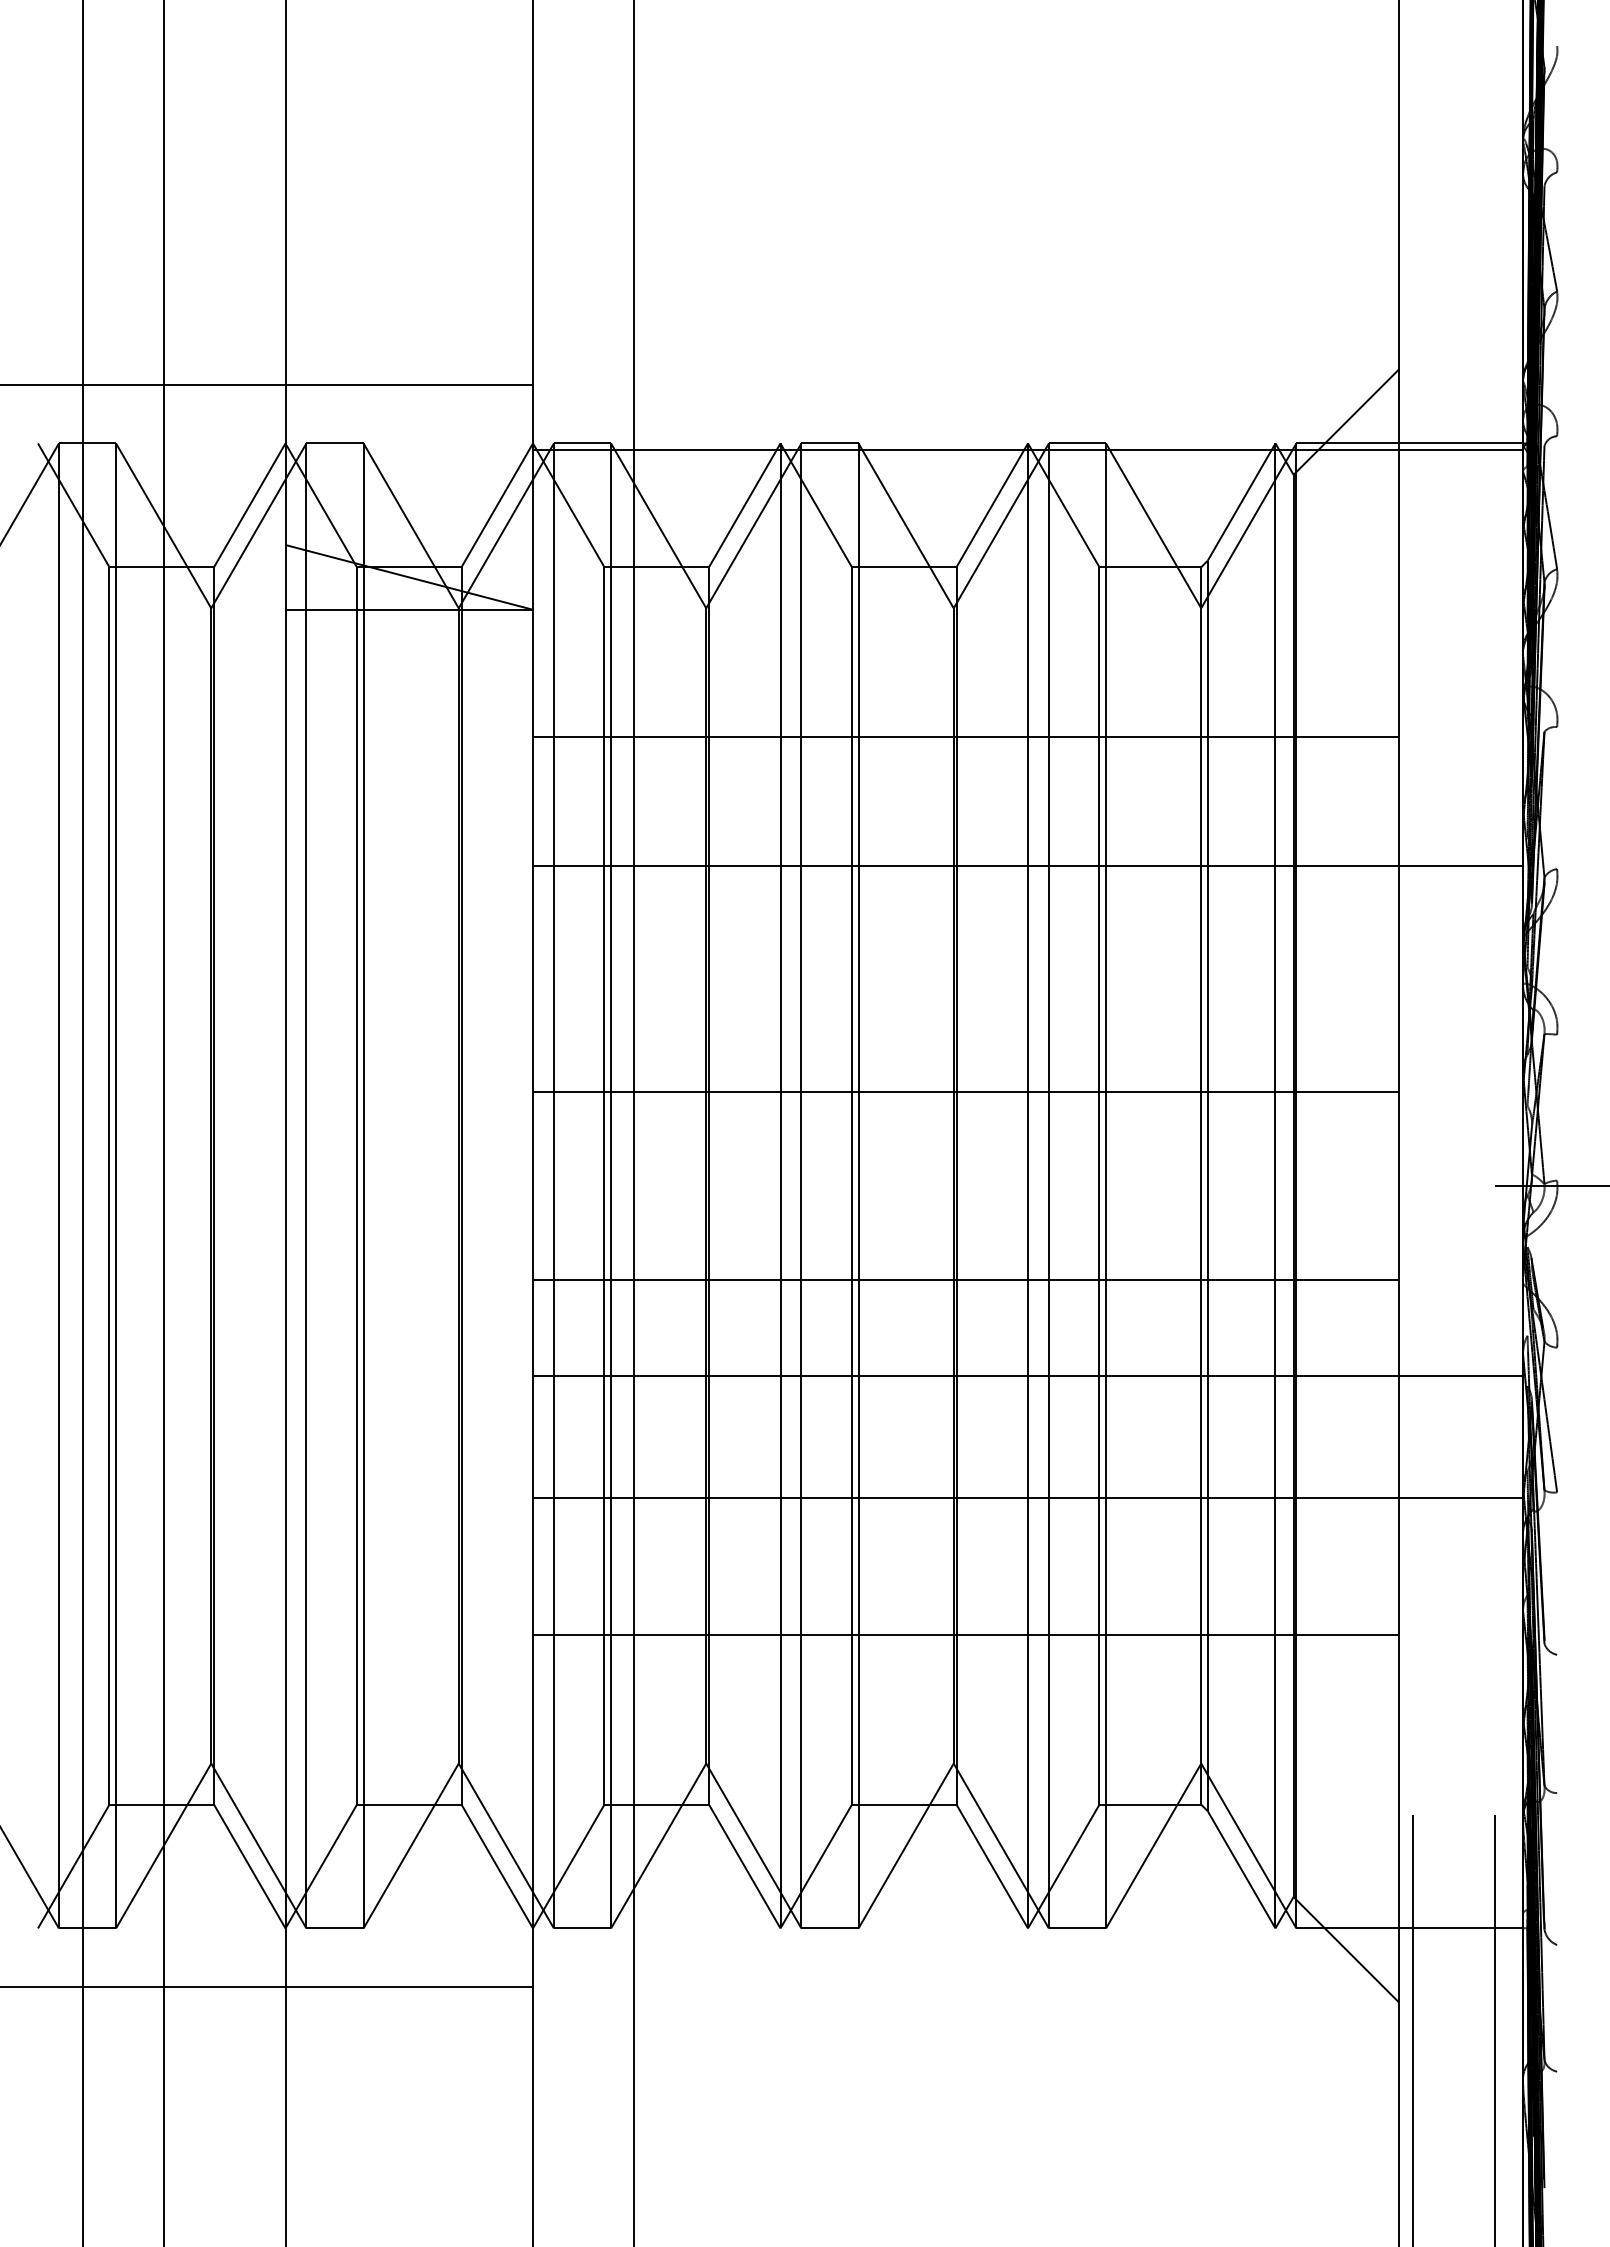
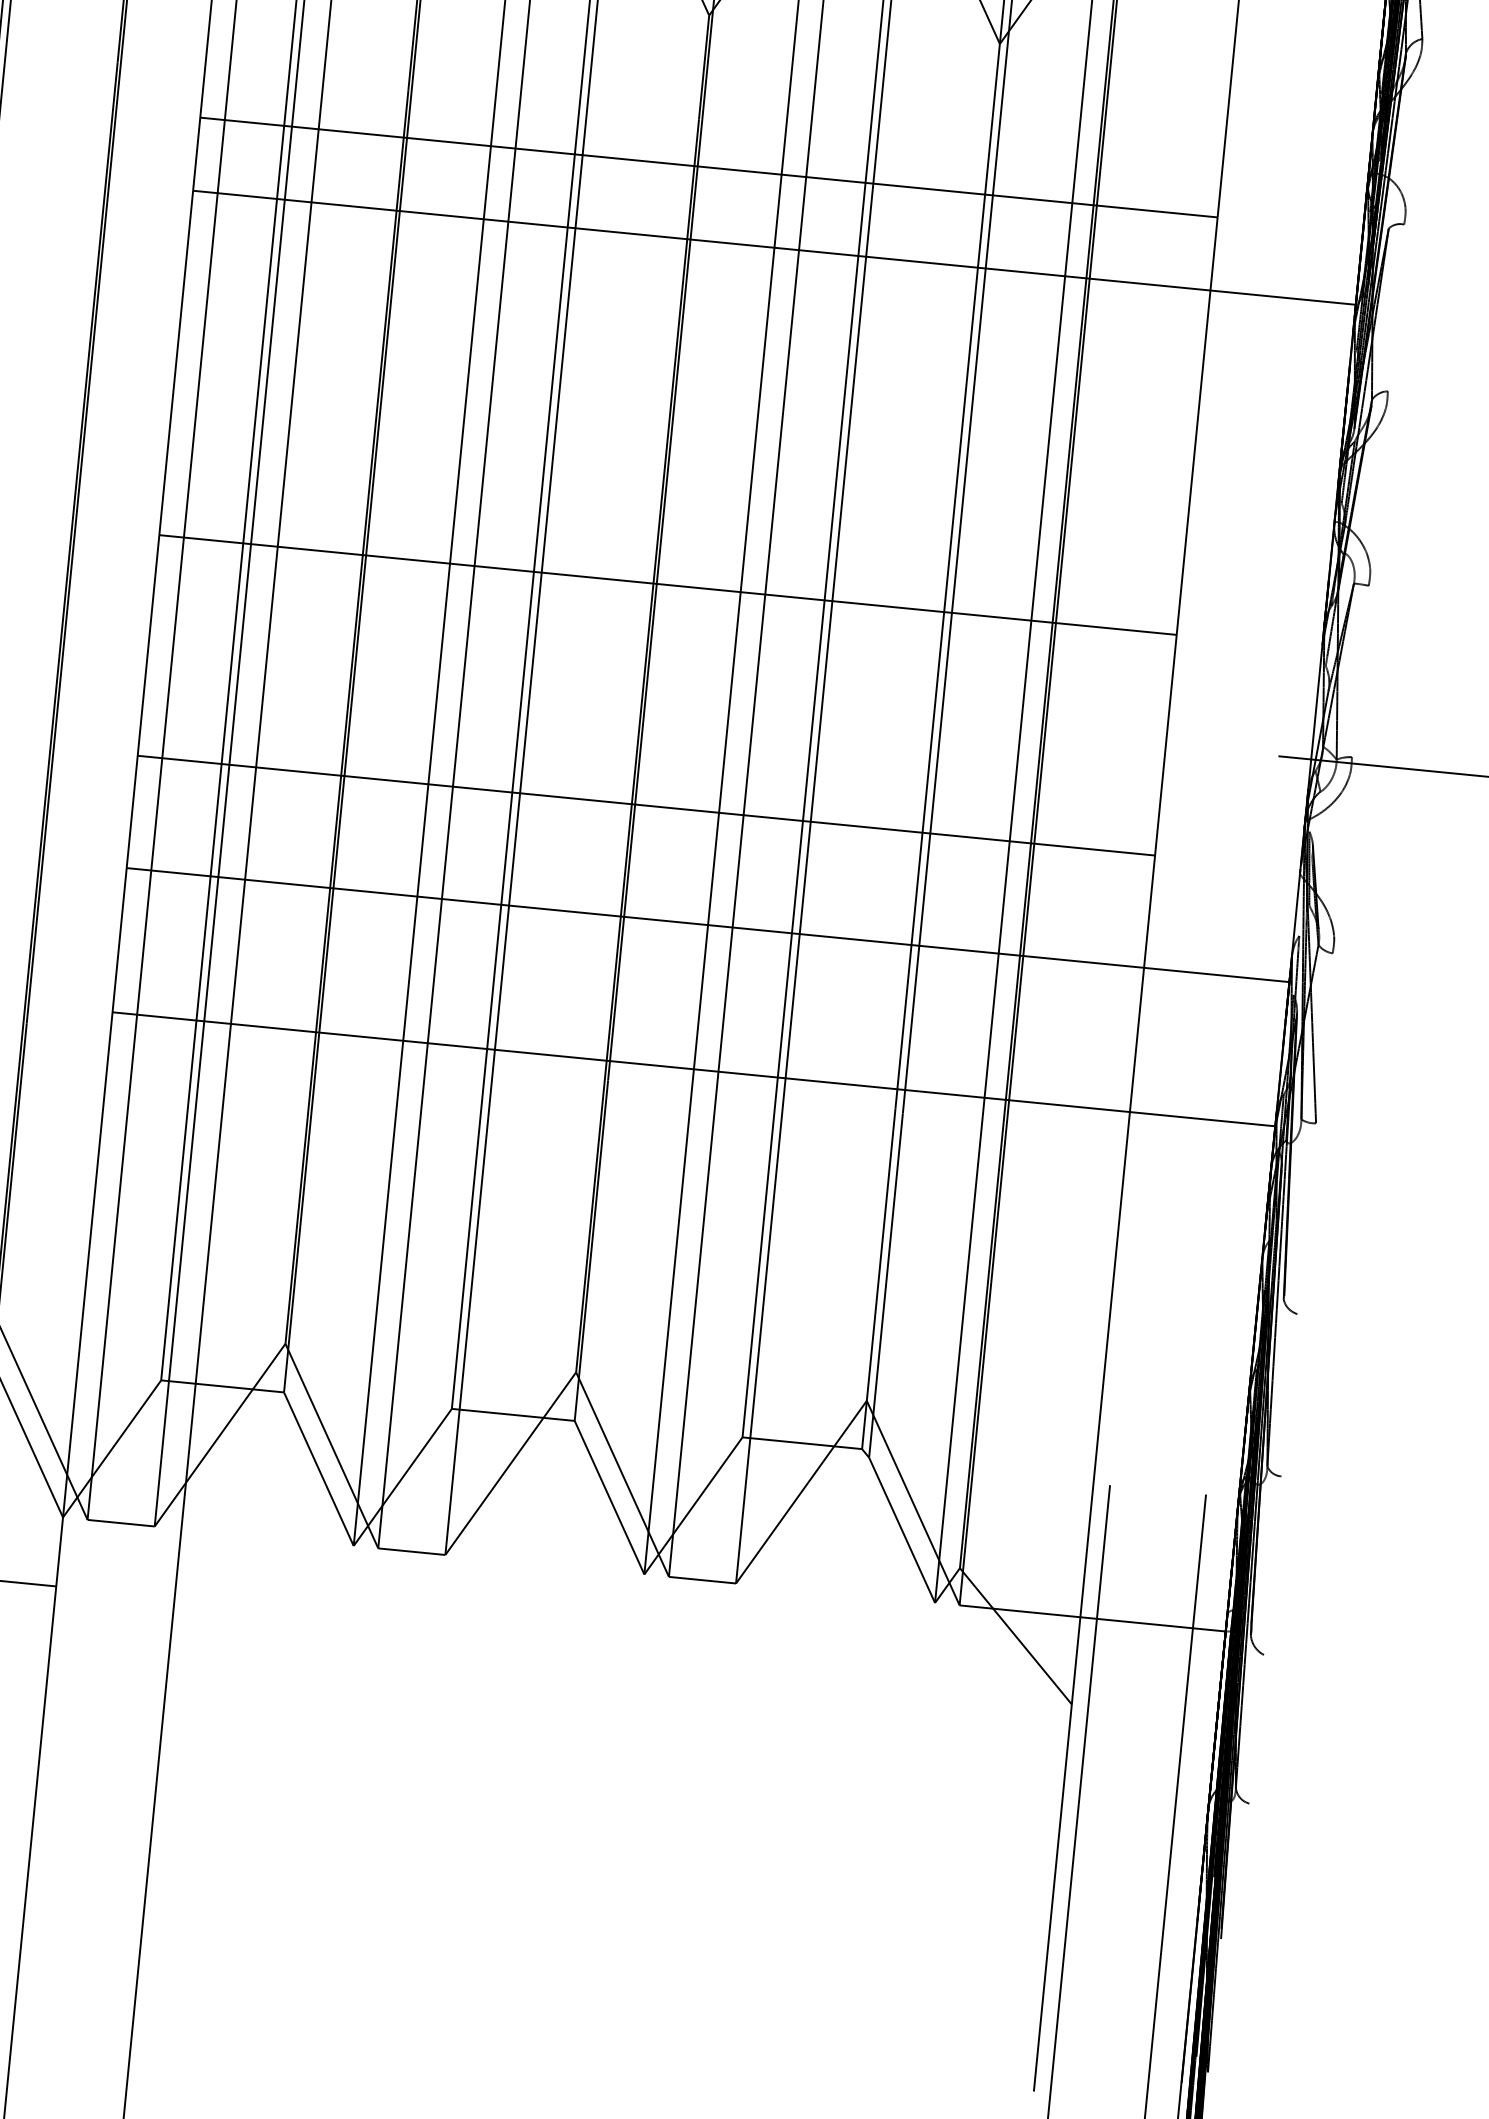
line: (1027, 865) -> (773, 247), moved
line: (966, 1635) -> (605, 1223), removed

